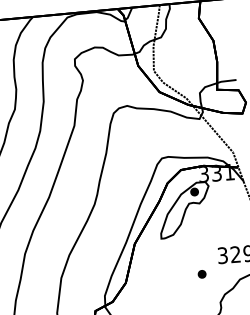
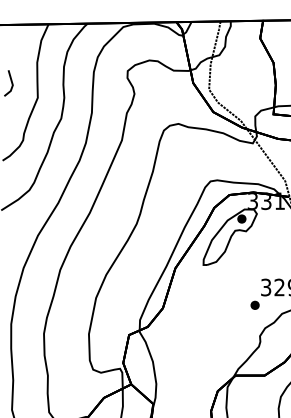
part: (201, 273) -> (254, 304), moved

